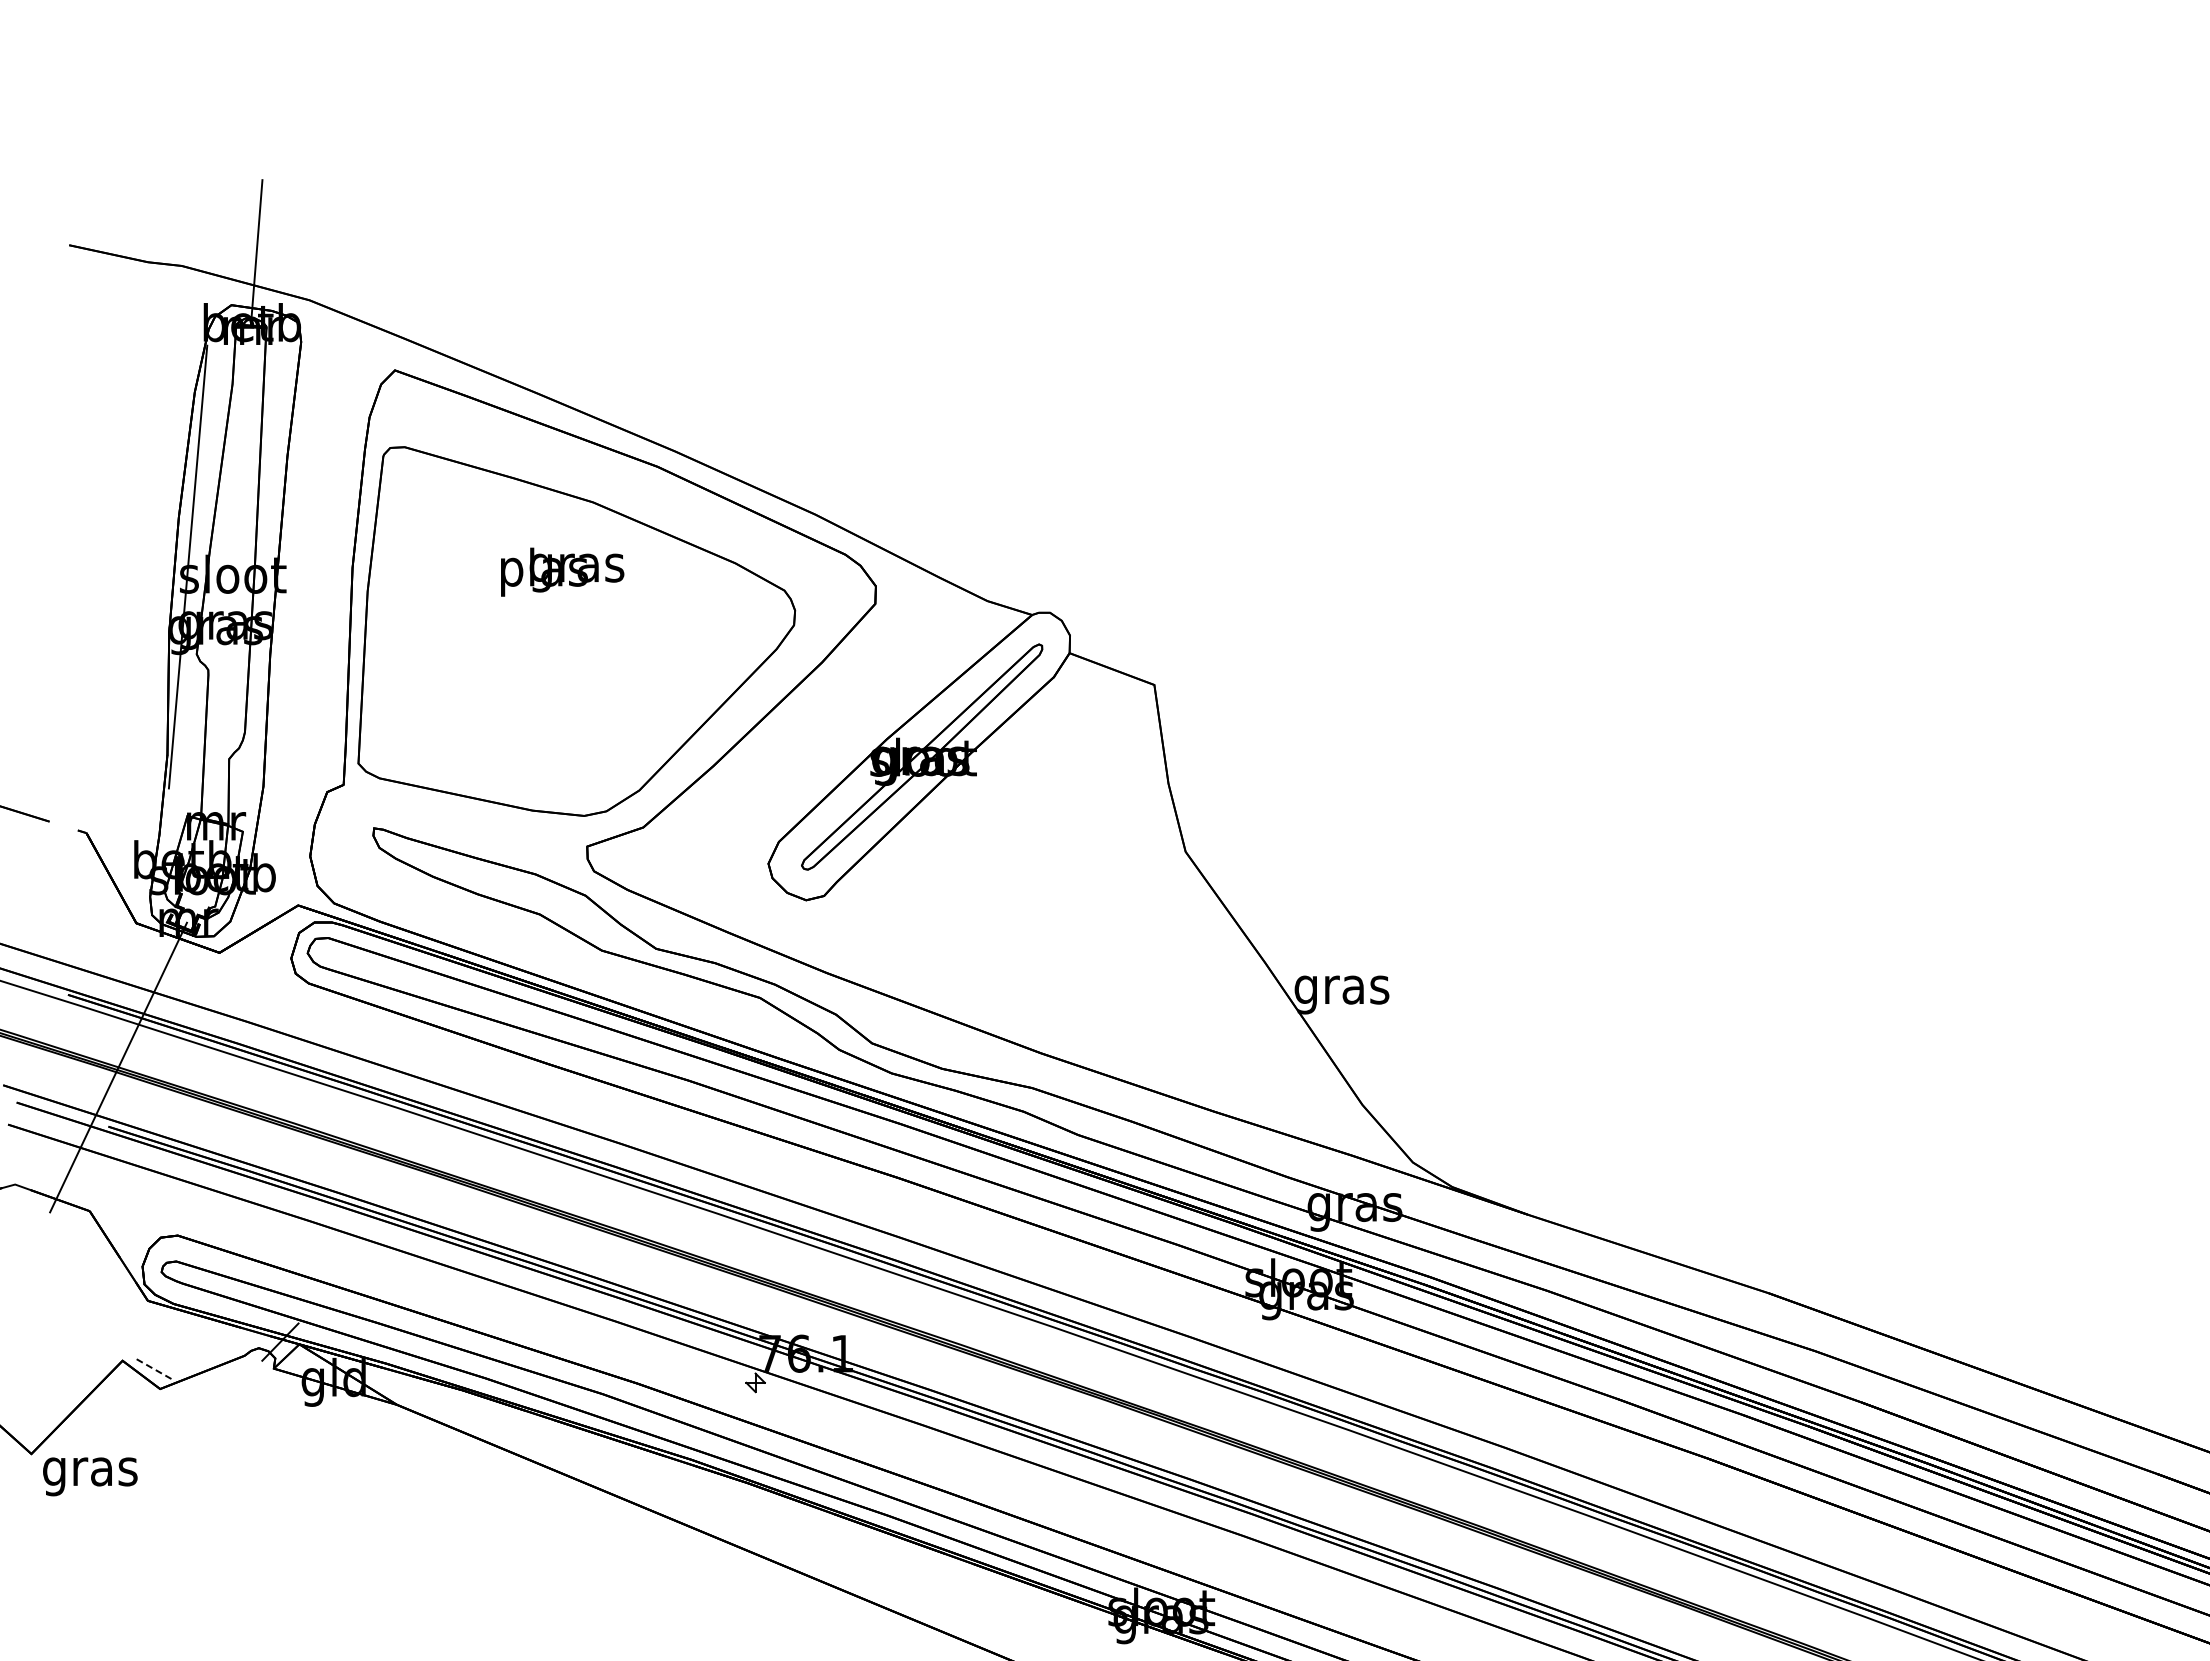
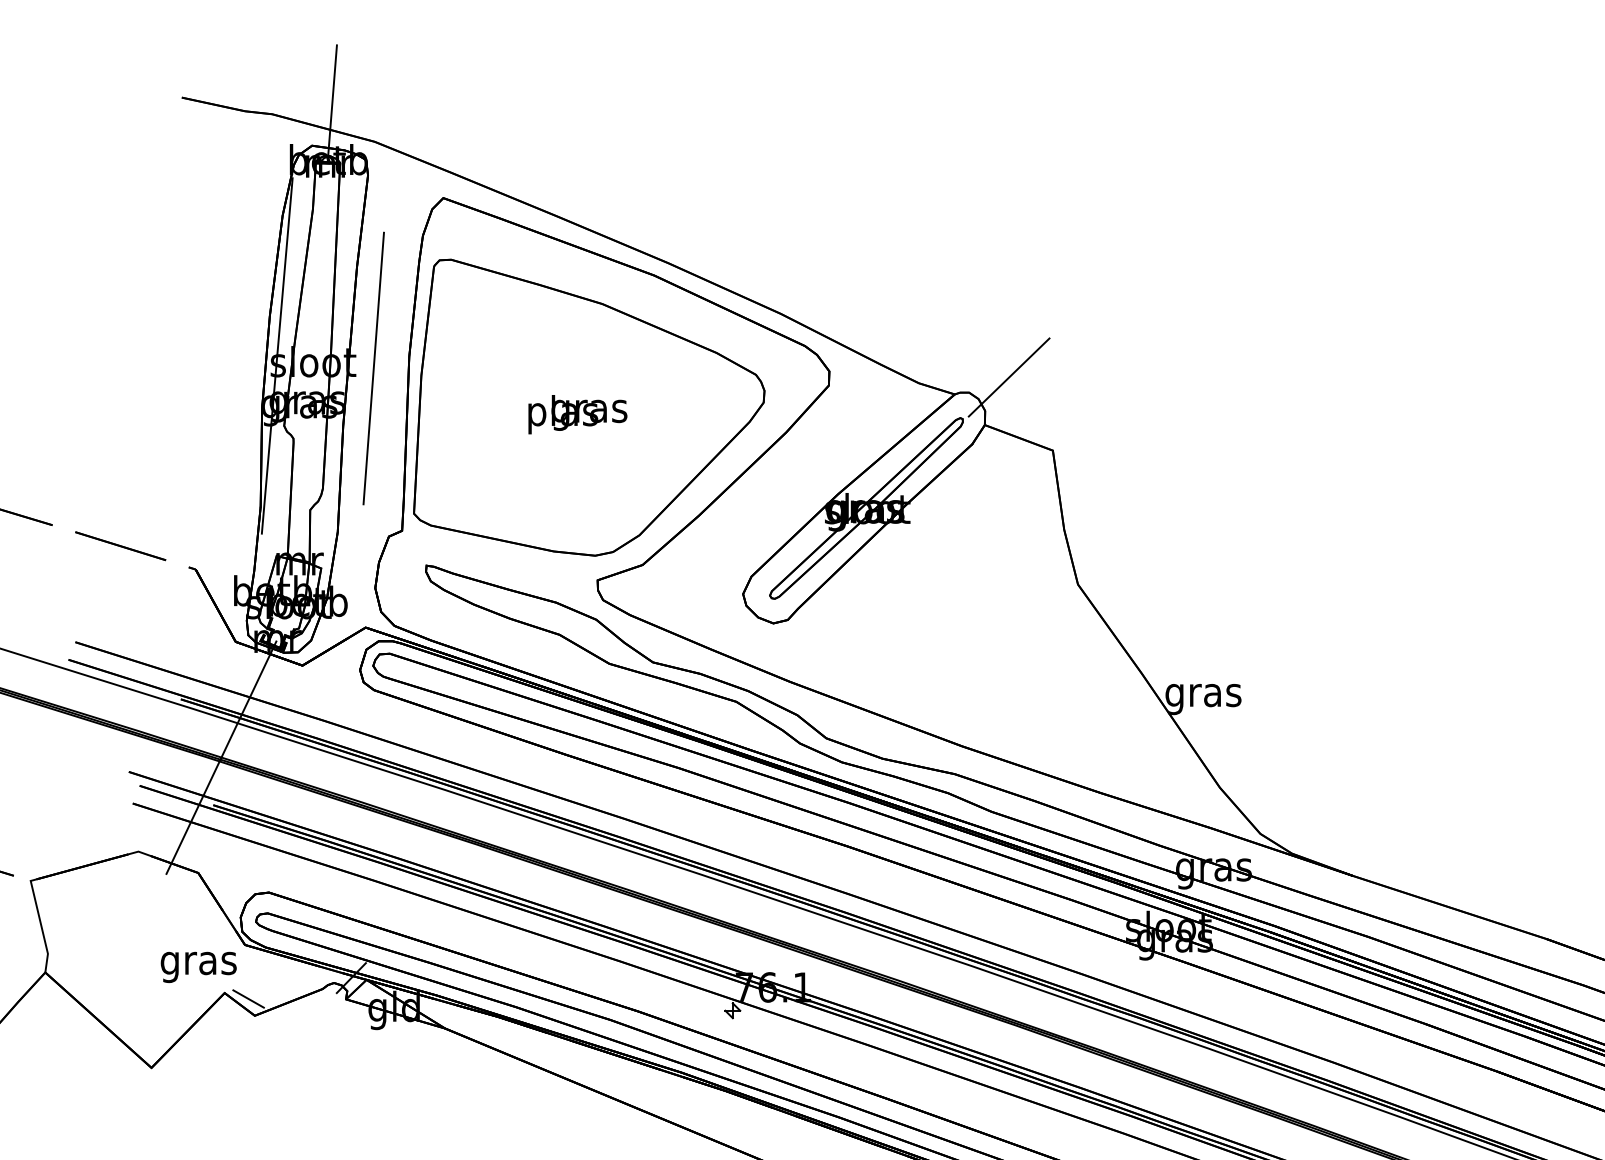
text: (562, 571) -> (577, 414), moved
line: (308, 582) -> (373, 368), added
line: (1099, 593) -> (1008, 377), added
line: (152, 1368) -> (248, 999), dashed -> solid
text: (90, 1476) -> (198, 967), moved

